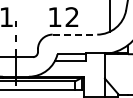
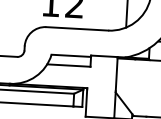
line: (75, 34) -> (78, 28), dashed -> solid

